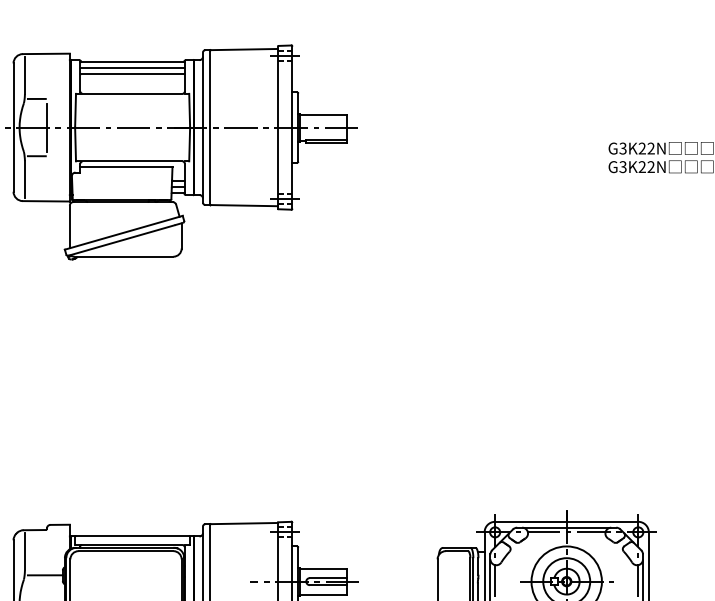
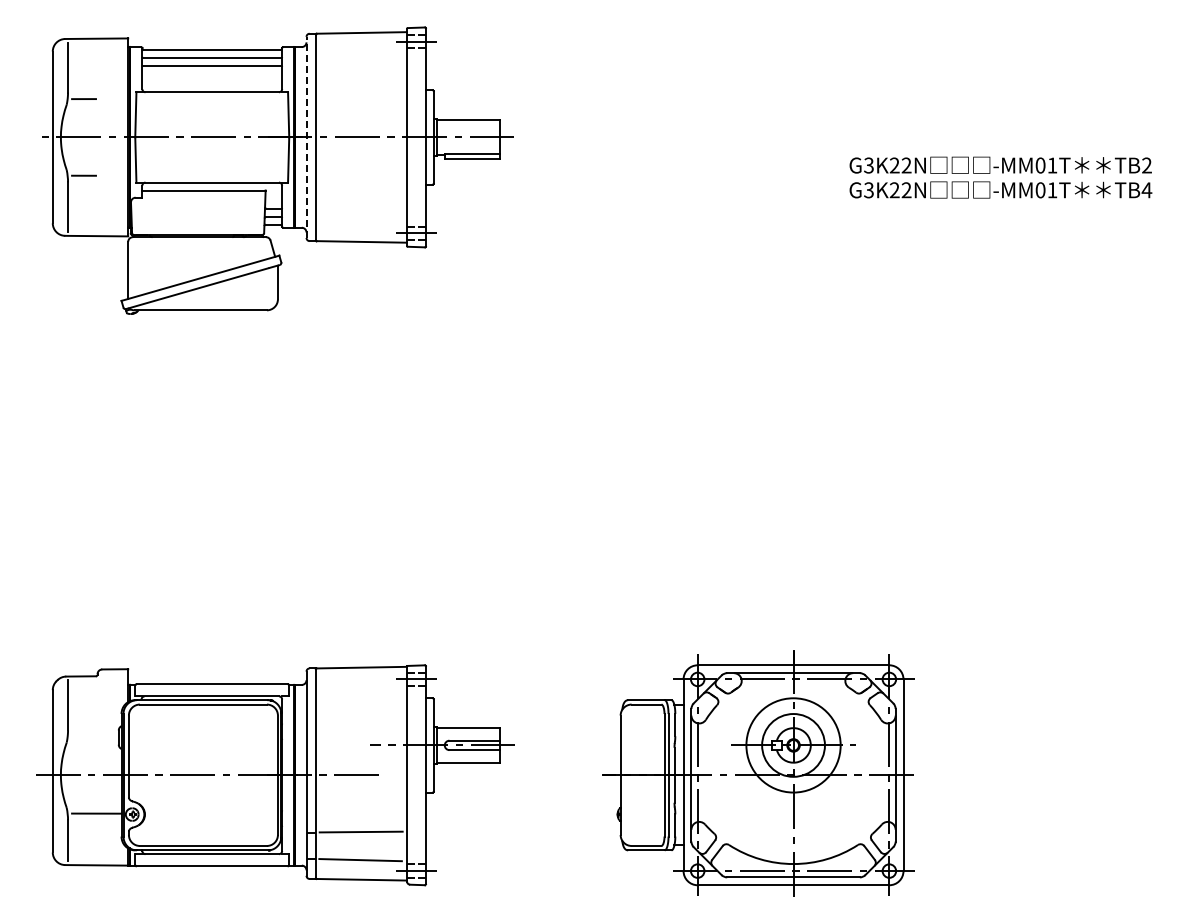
line: (46, 127) -> (97, 137), removed
line: (203, 127) -> (306, 137), solid -> dashed
line: (45, 574) -> (95, 736), removed

